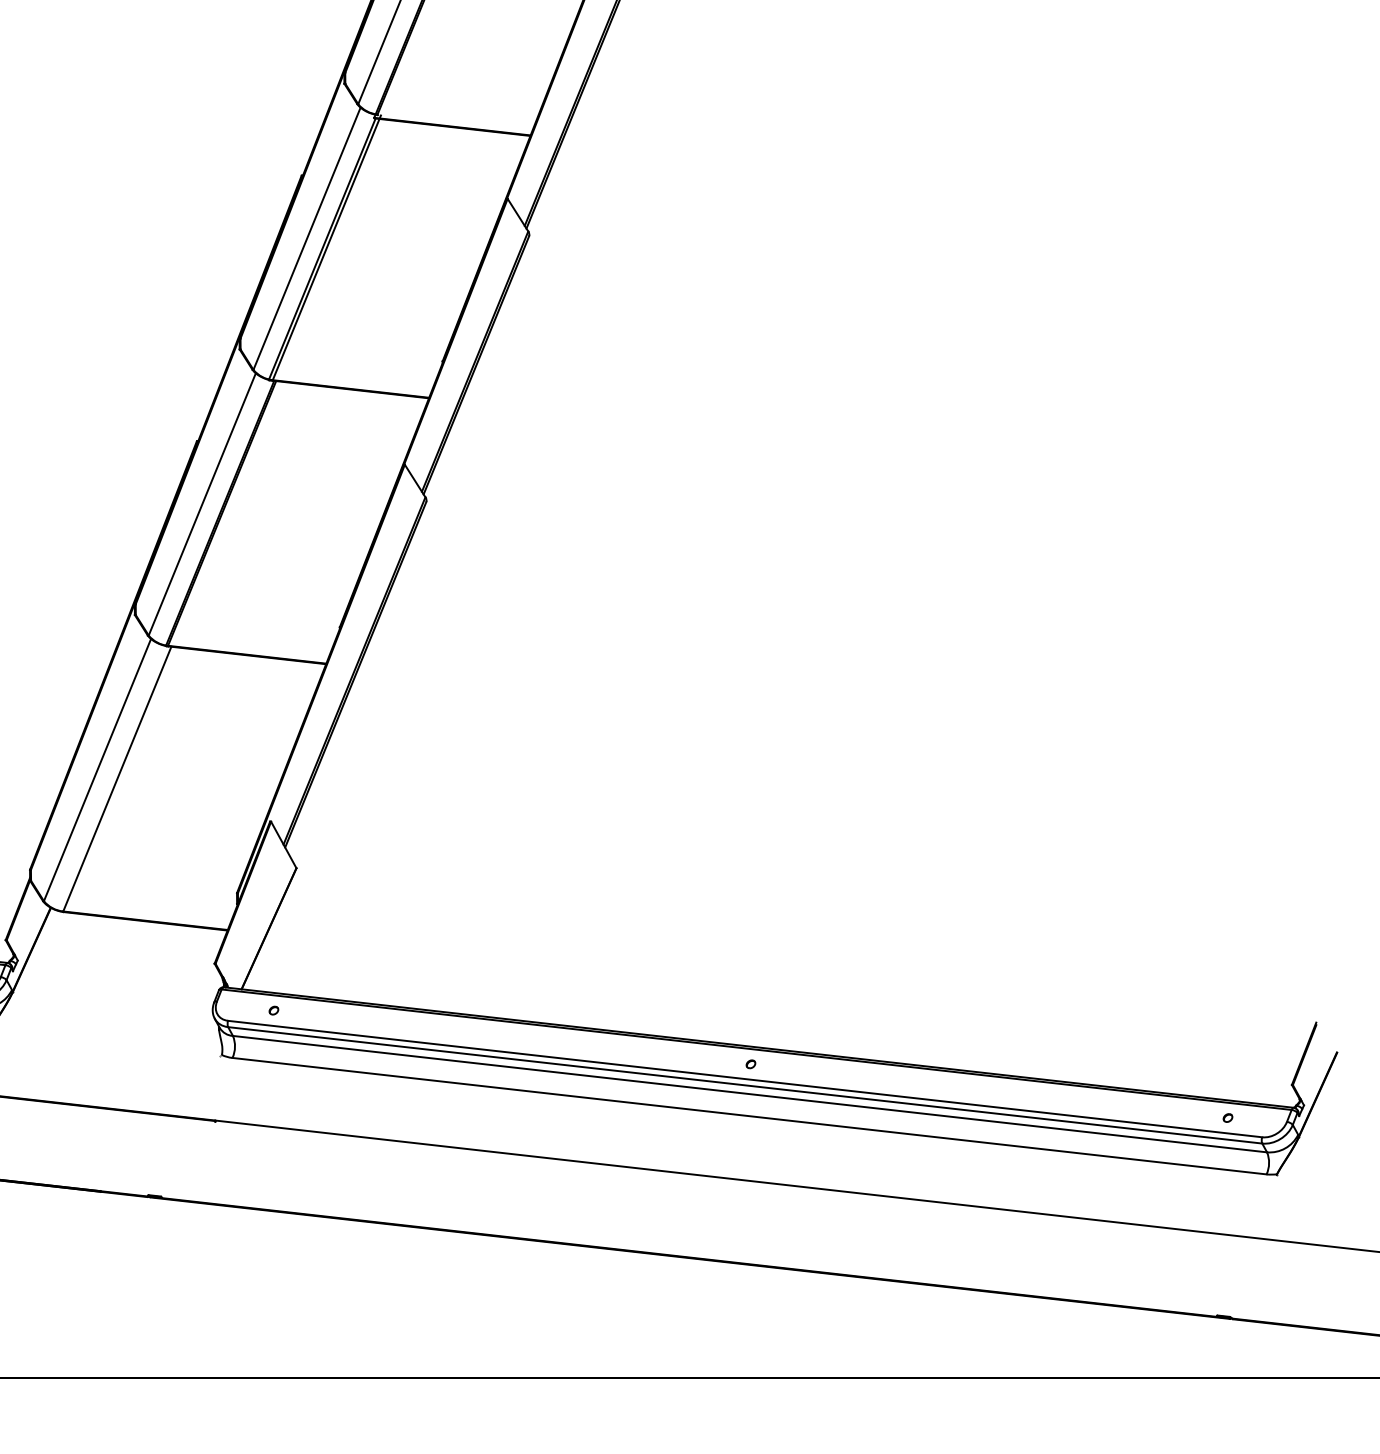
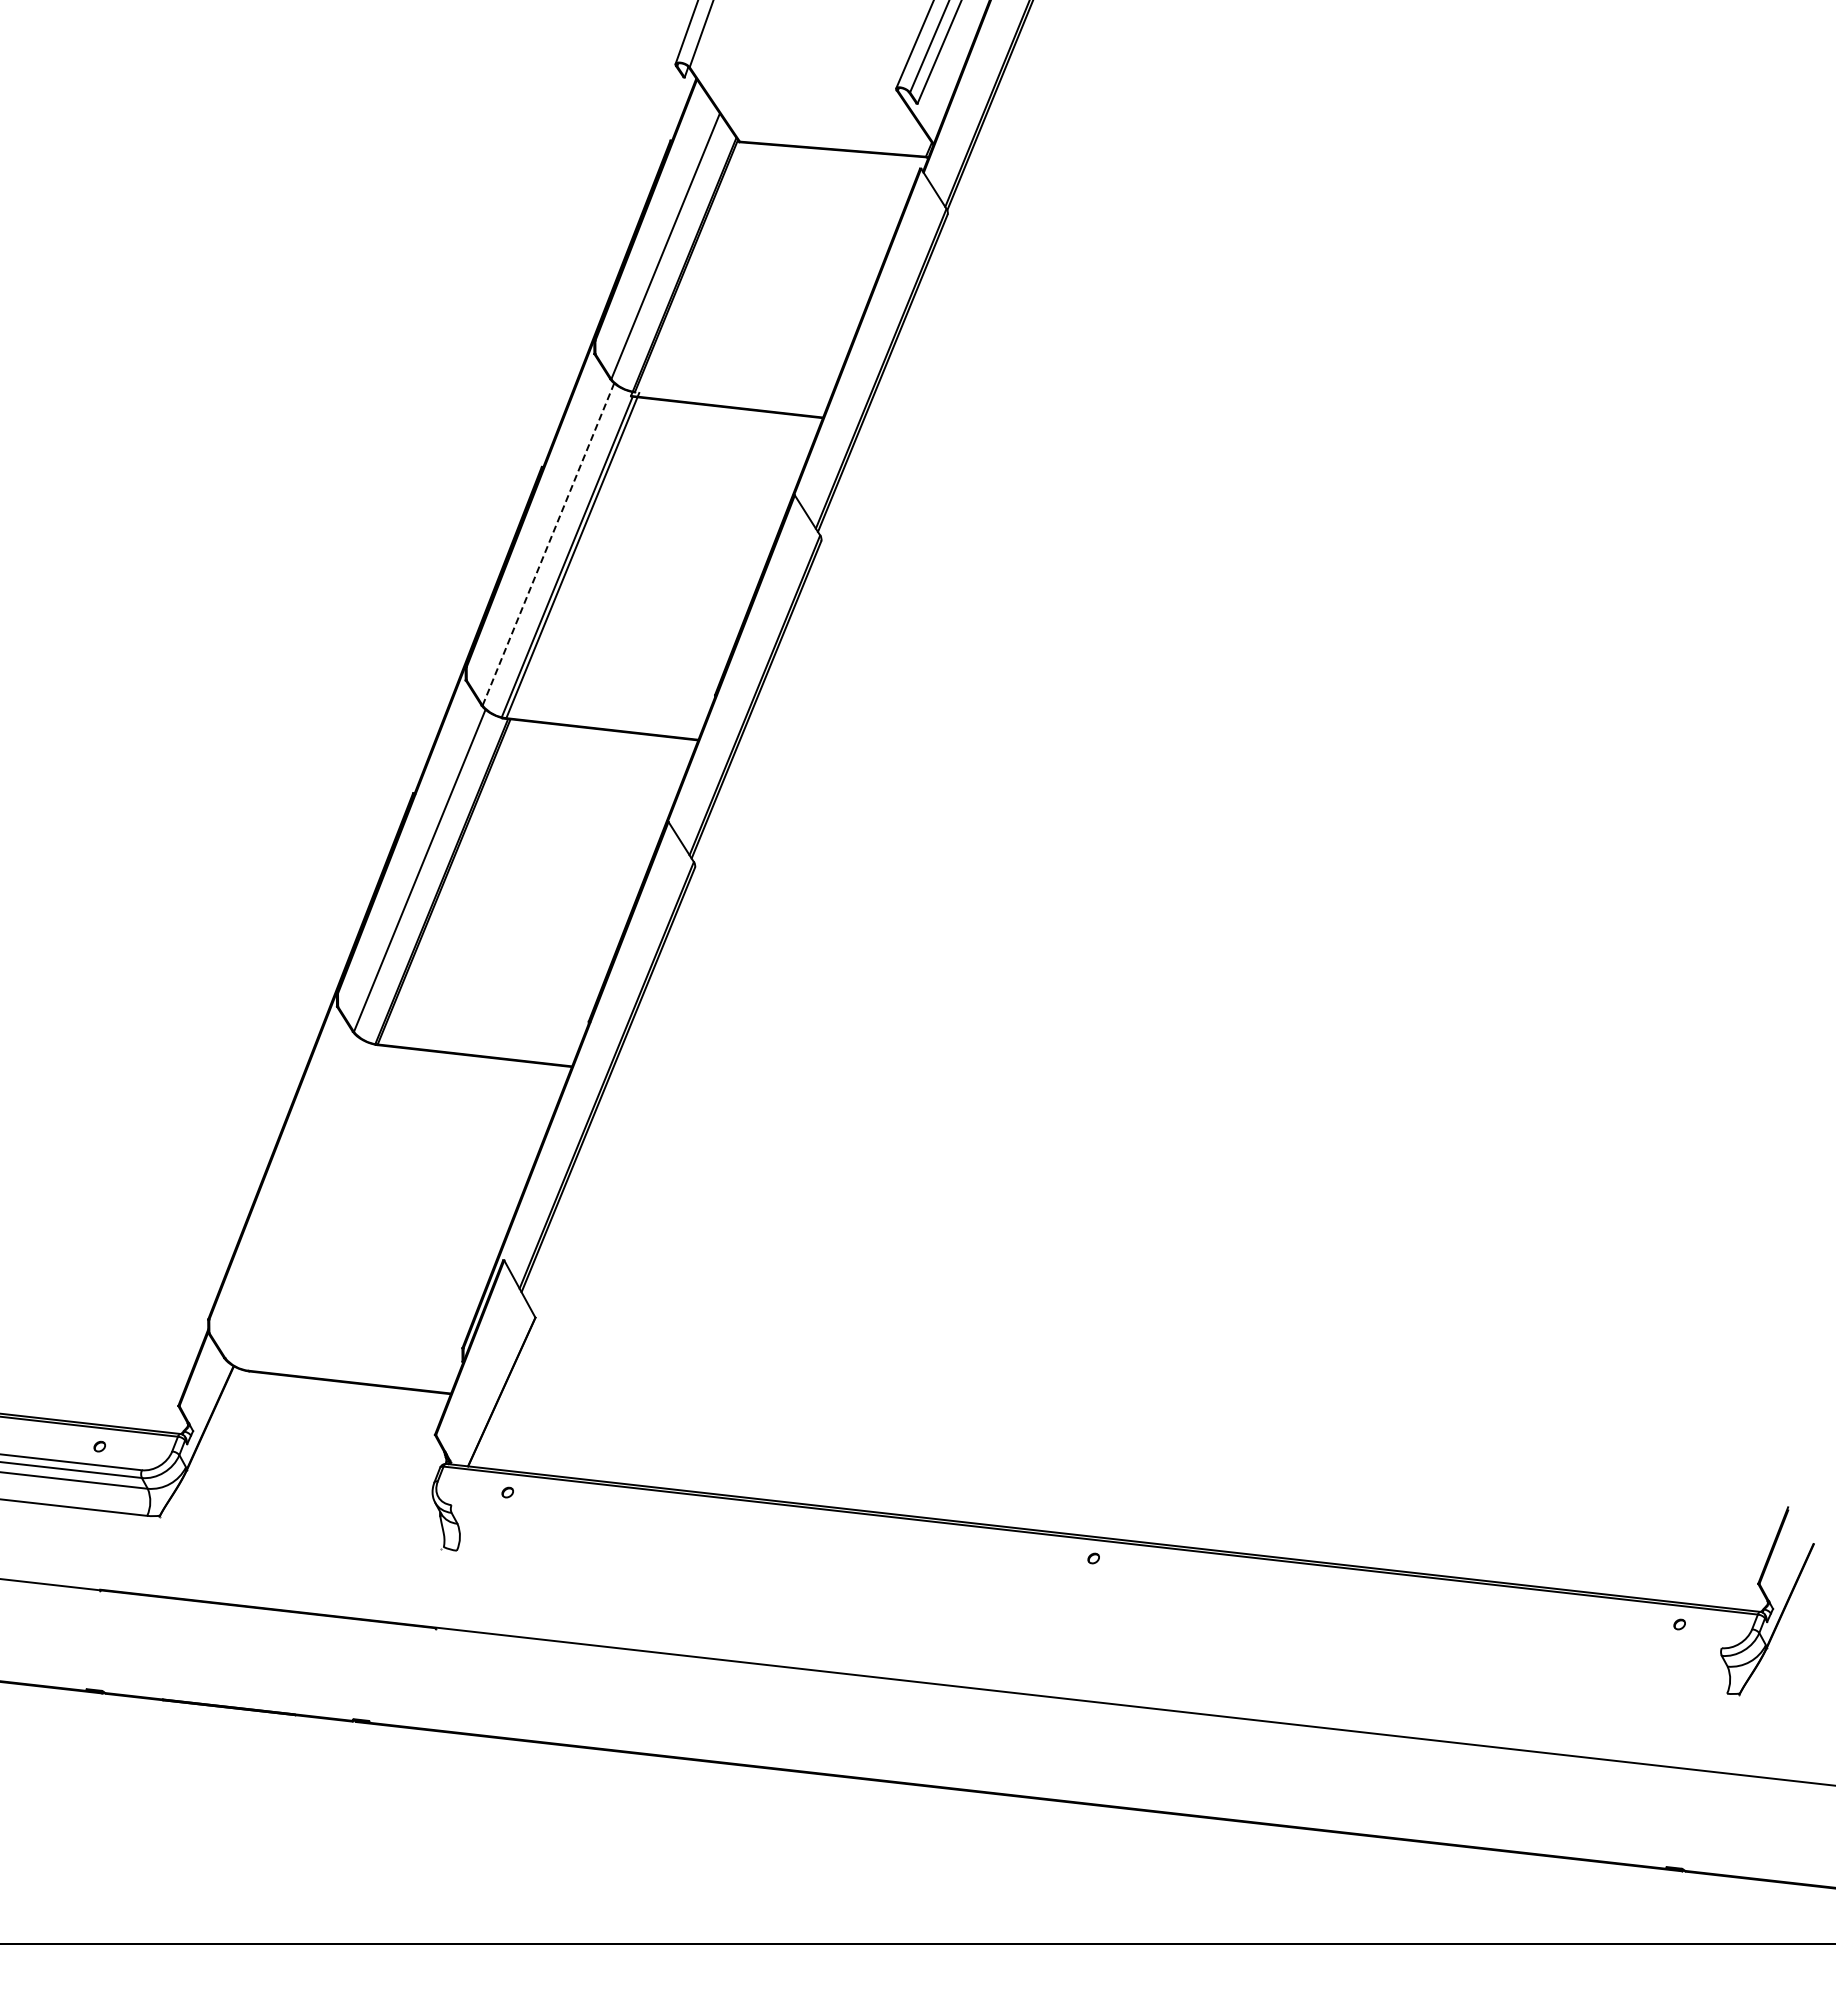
line: (307, 238) -> (548, 544), solid -> dashed
line: (97, 770) -> (290, 1197), removed
line: (117, 778) -> (315, 1207), removed
line: (745, 1078) -> (1086, 1576), removed
line: (745, 1084) -> (1086, 1583), removed
line: (749, 1093) -> (1092, 1594), removed
line: (749, 1115) -> (1091, 1621), removed

